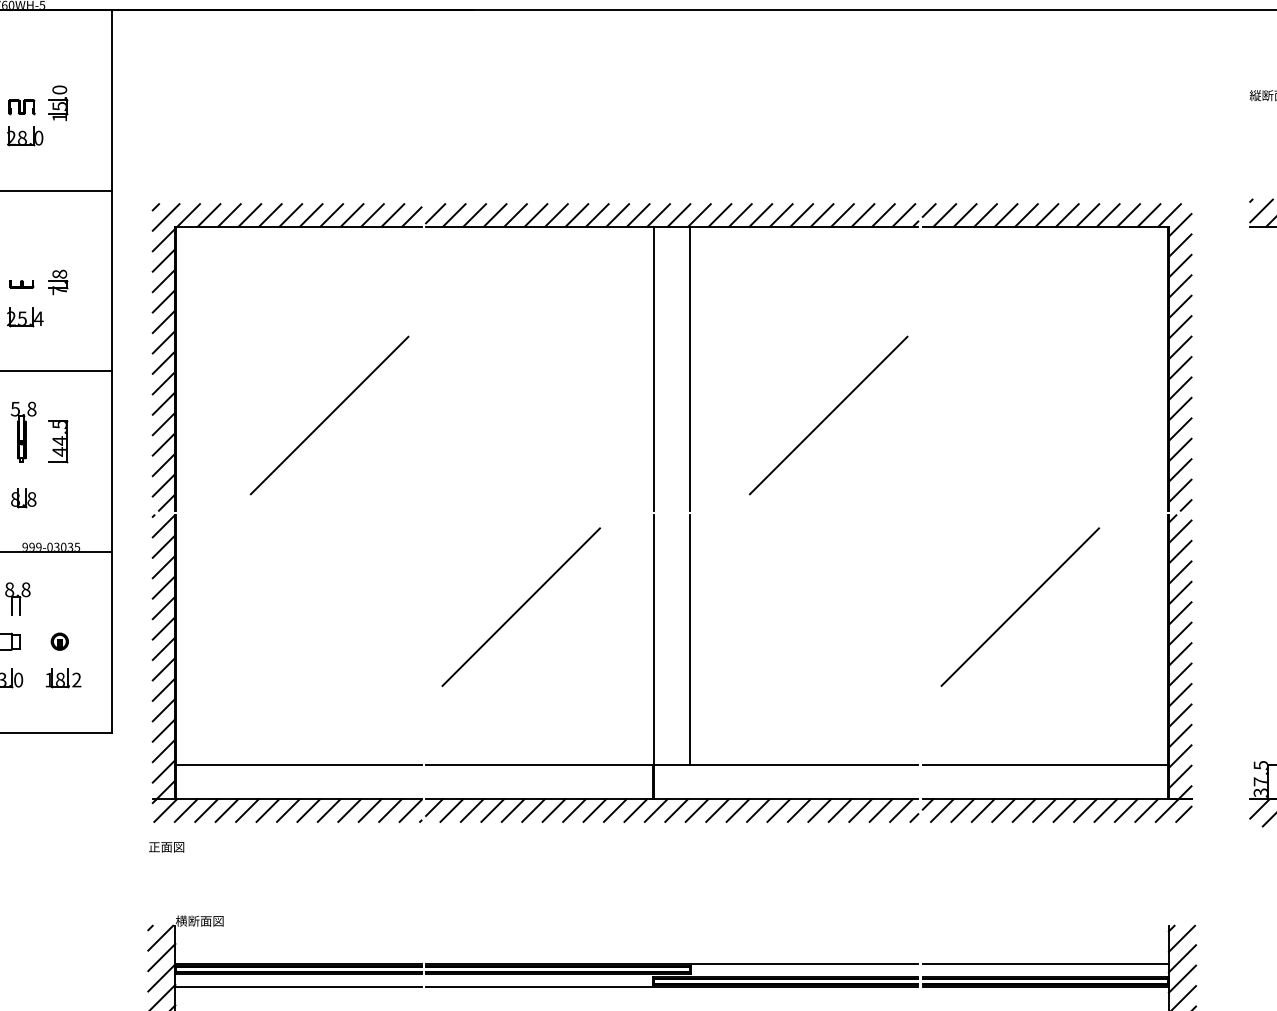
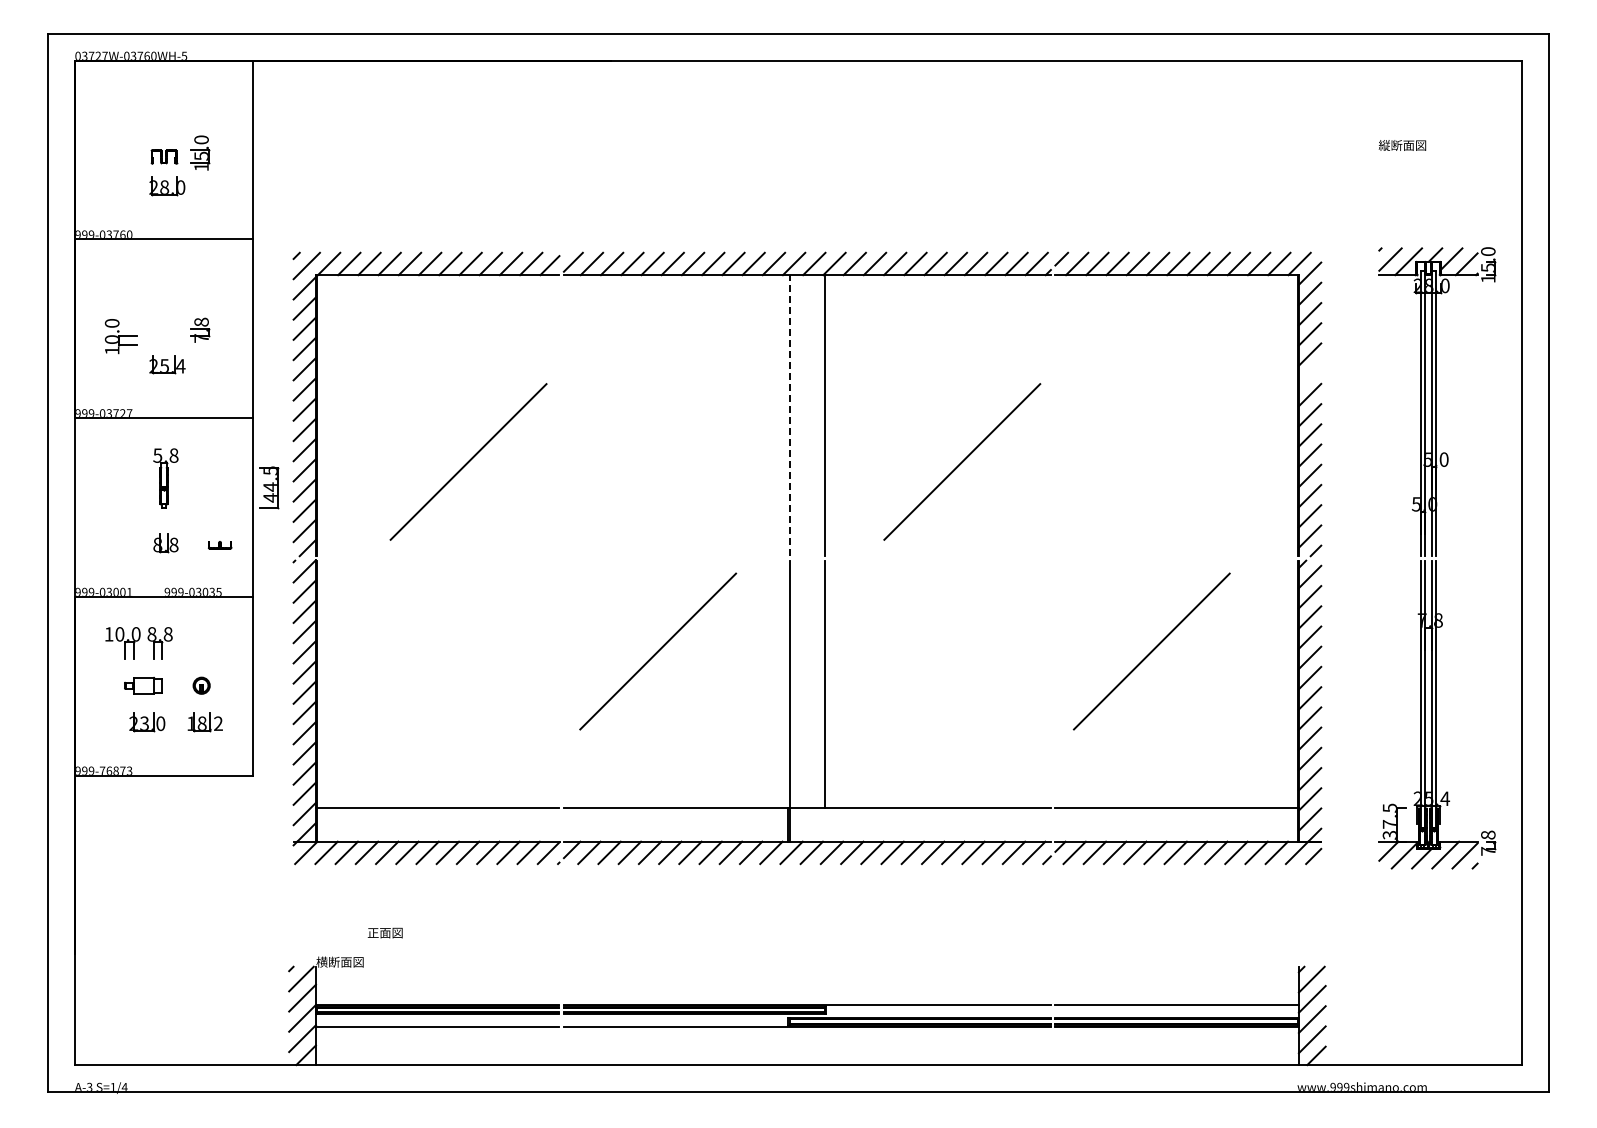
part: (22, 284) -> (220, 545), moved
line: (1179, 327) -> (1309, 374), removed
line: (654, 368) -> (789, 415), solid -> dashed
part: (58, 441) -> (269, 487), moved
text: (165, 846) -> (384, 932), moved

